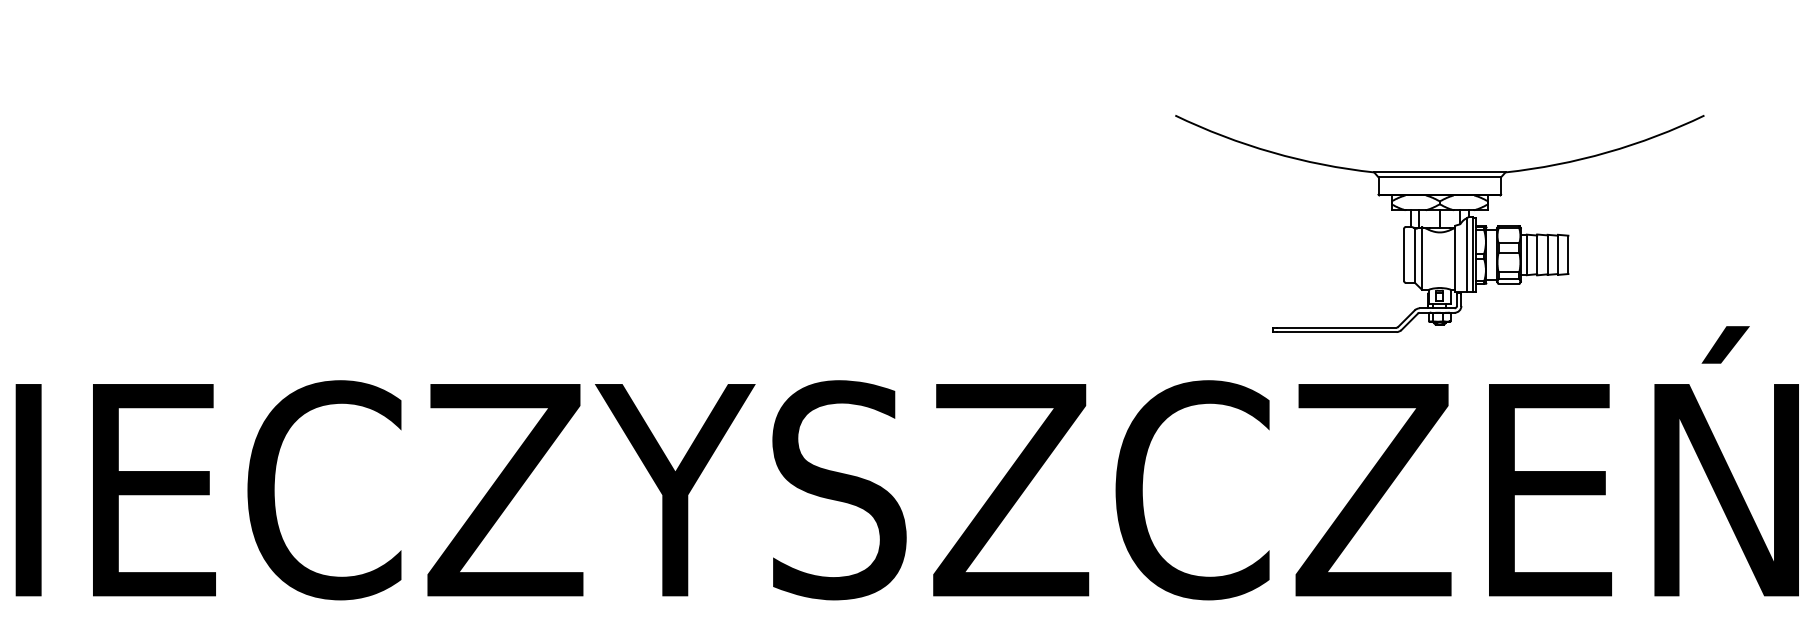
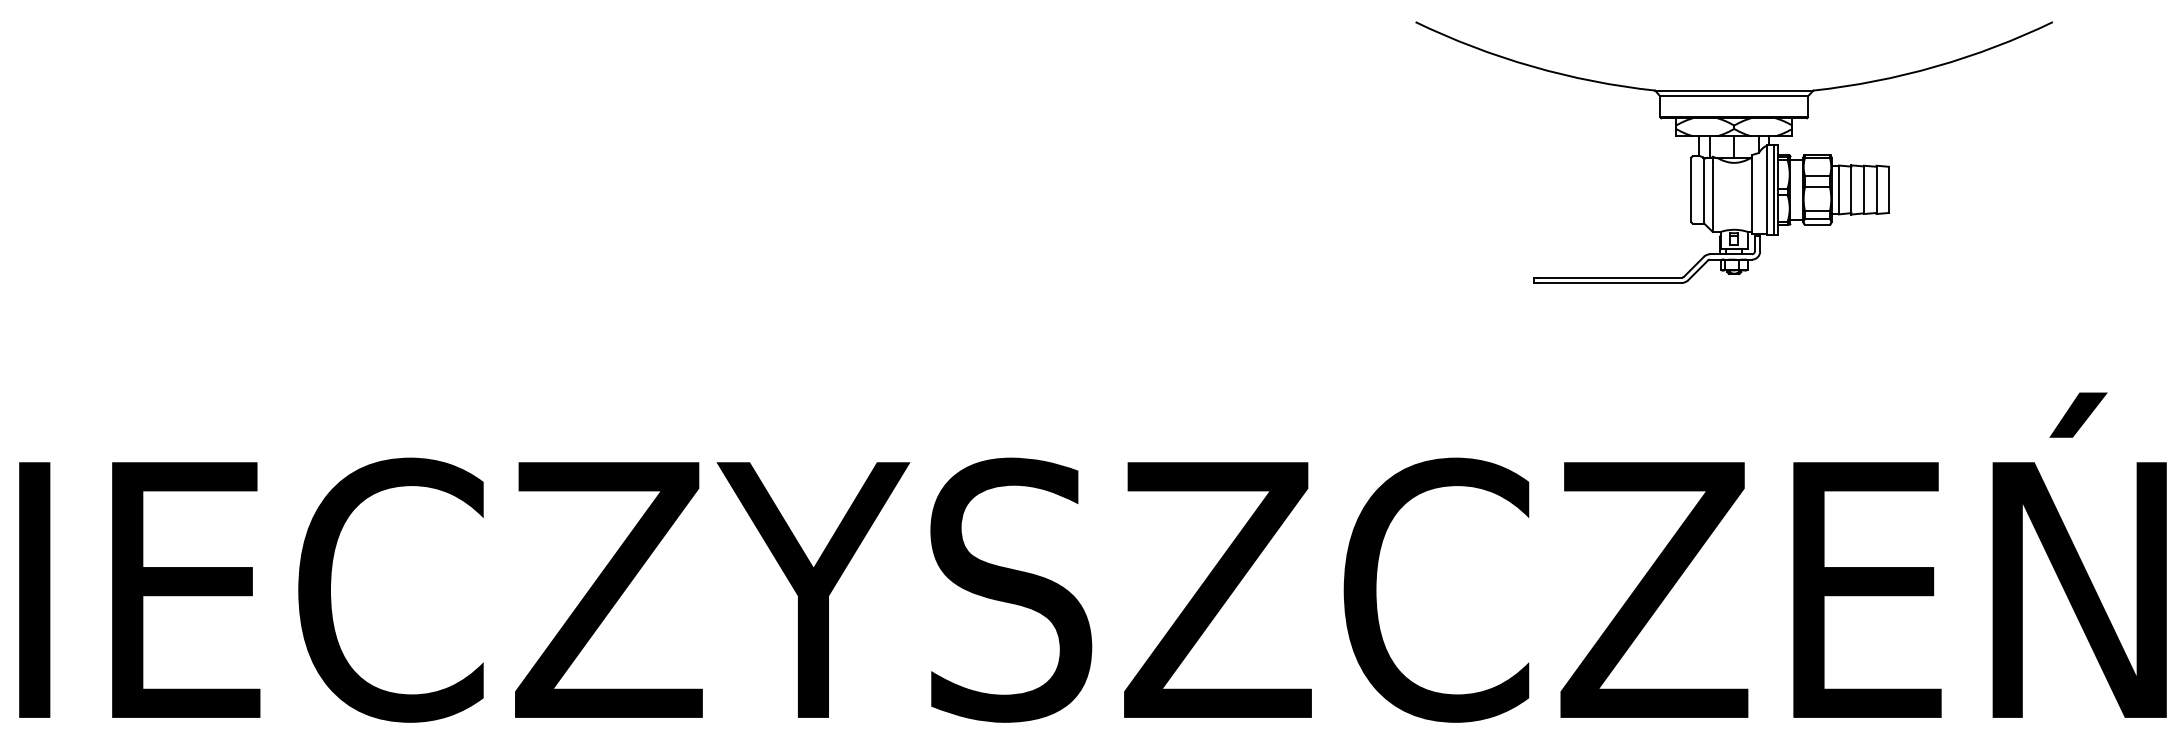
part: (1439, 223) -> (1733, 152), moved

